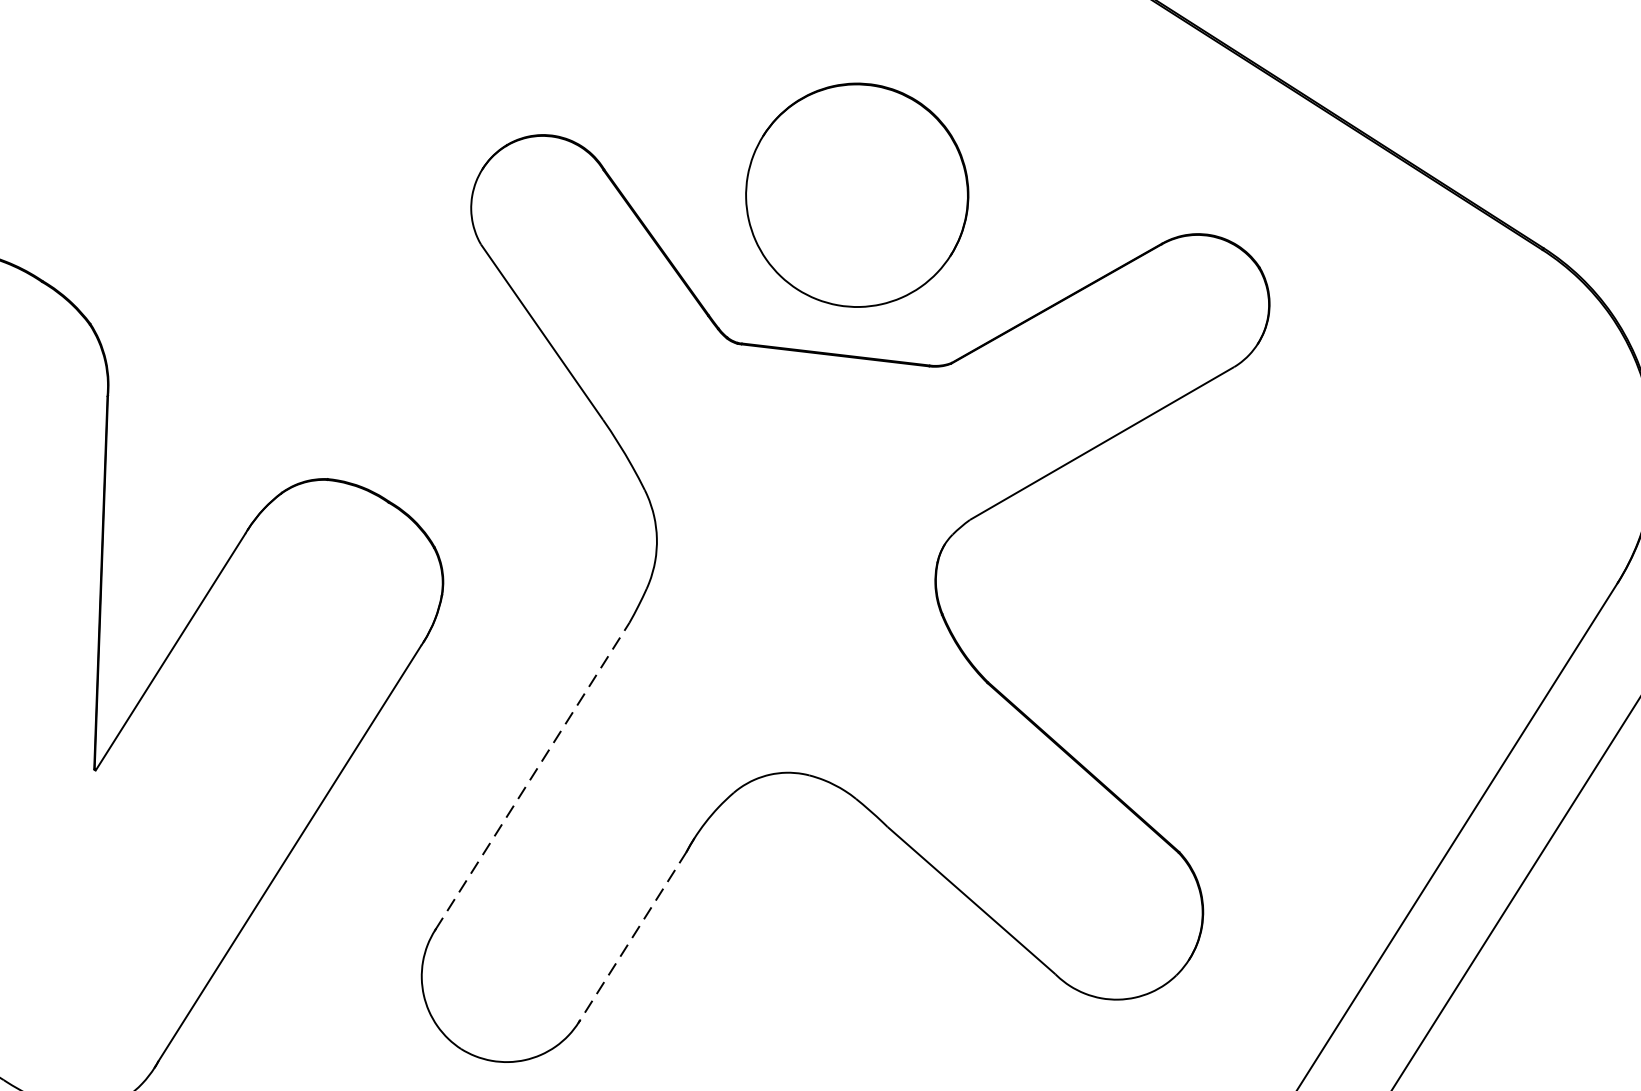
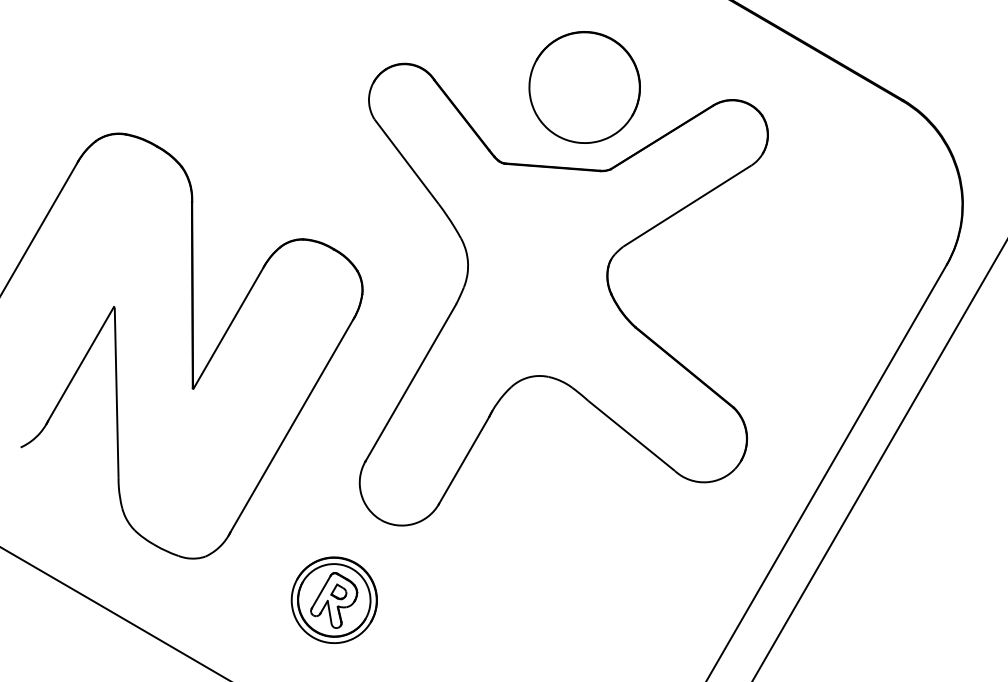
part: (856, 195) -> (584, 87), moved
line: (533, 775) -> (411, 382), dashed -> solid
line: (631, 936) -> (463, 460), dashed -> solid

